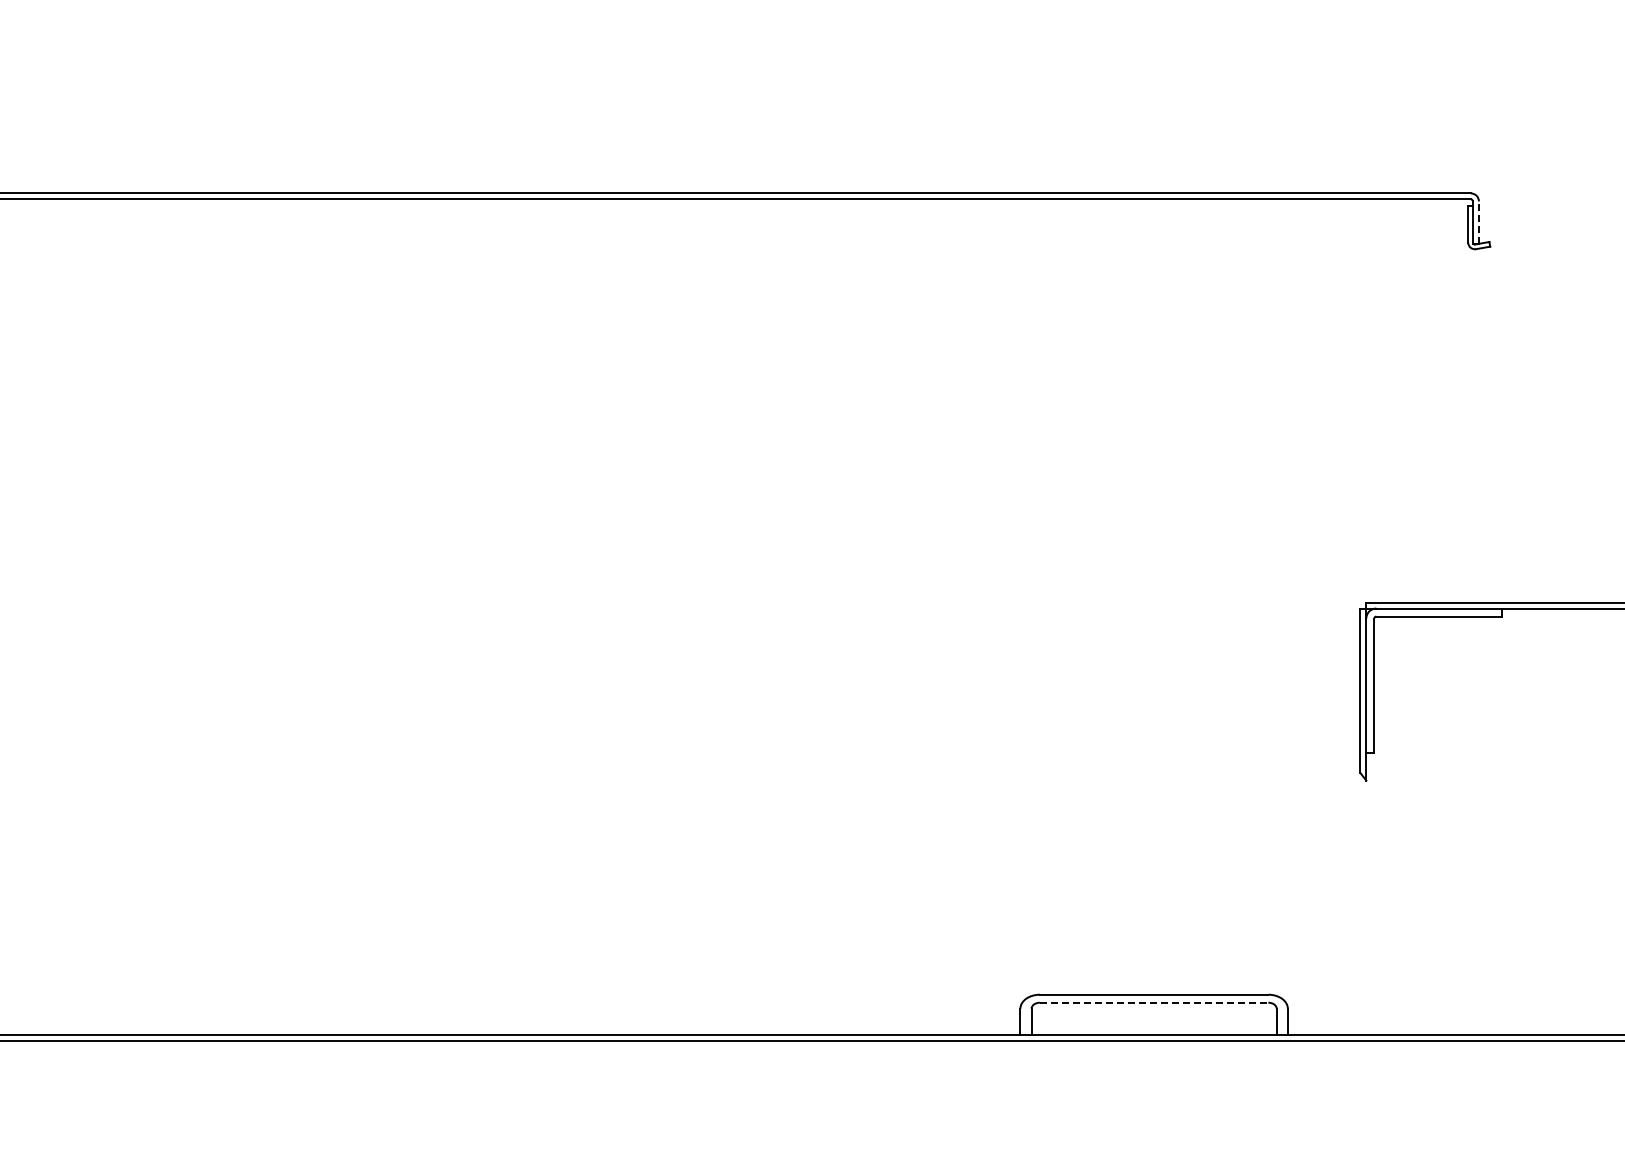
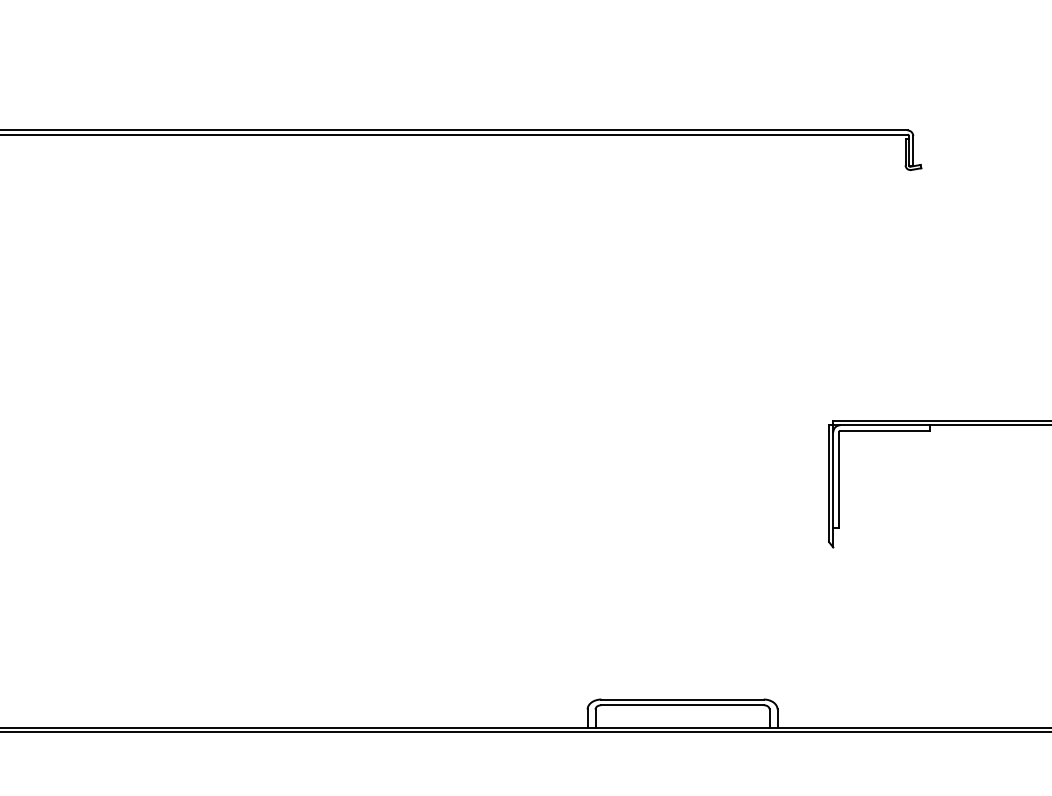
line: (1478, 222) -> (912, 151), dashed -> solid
line: (1154, 1002) -> (682, 705), dashed -> solid

